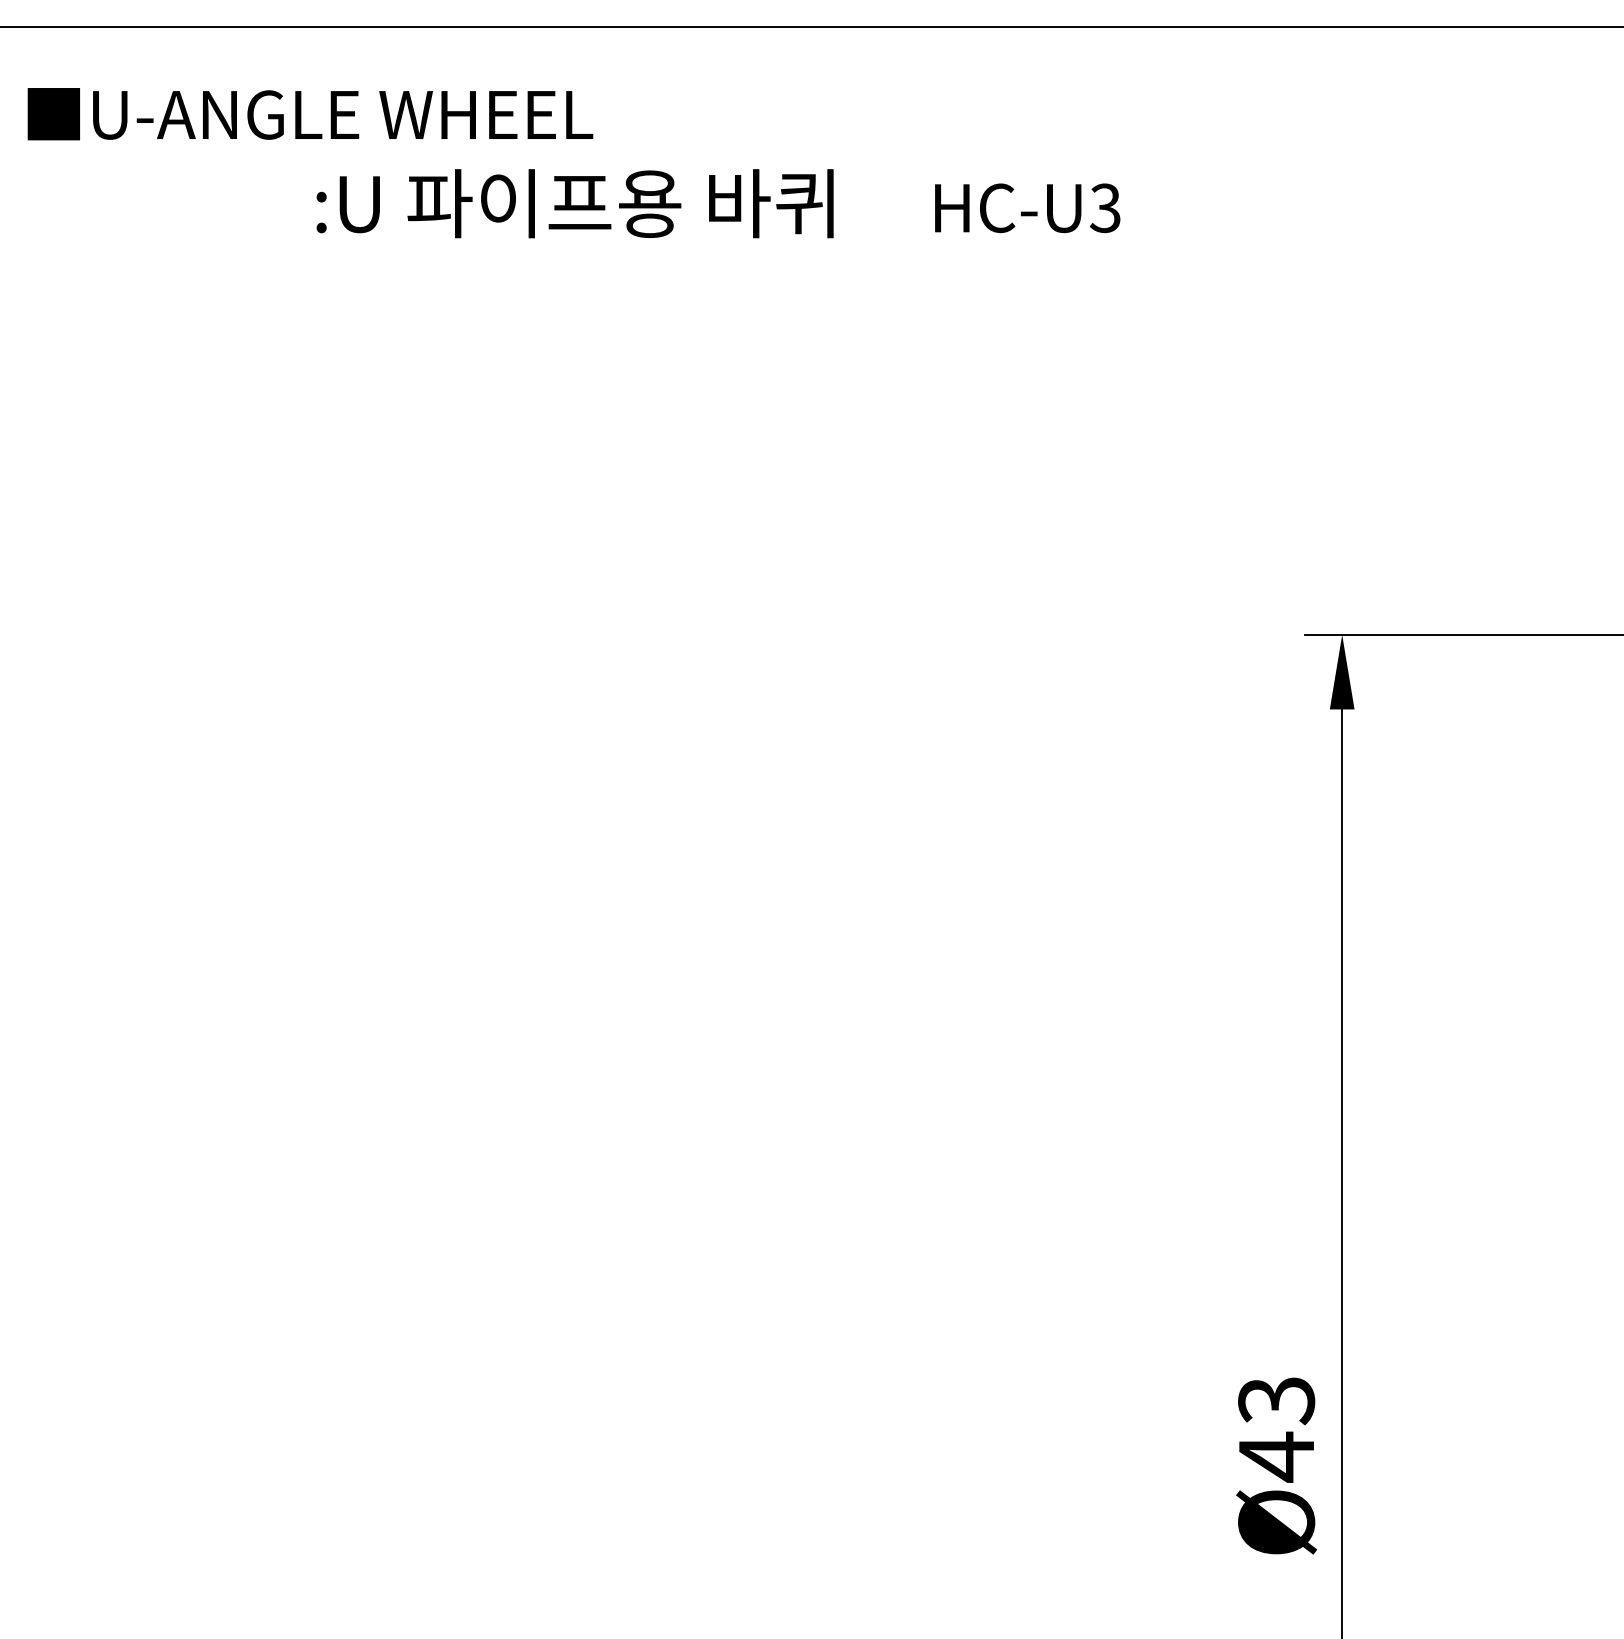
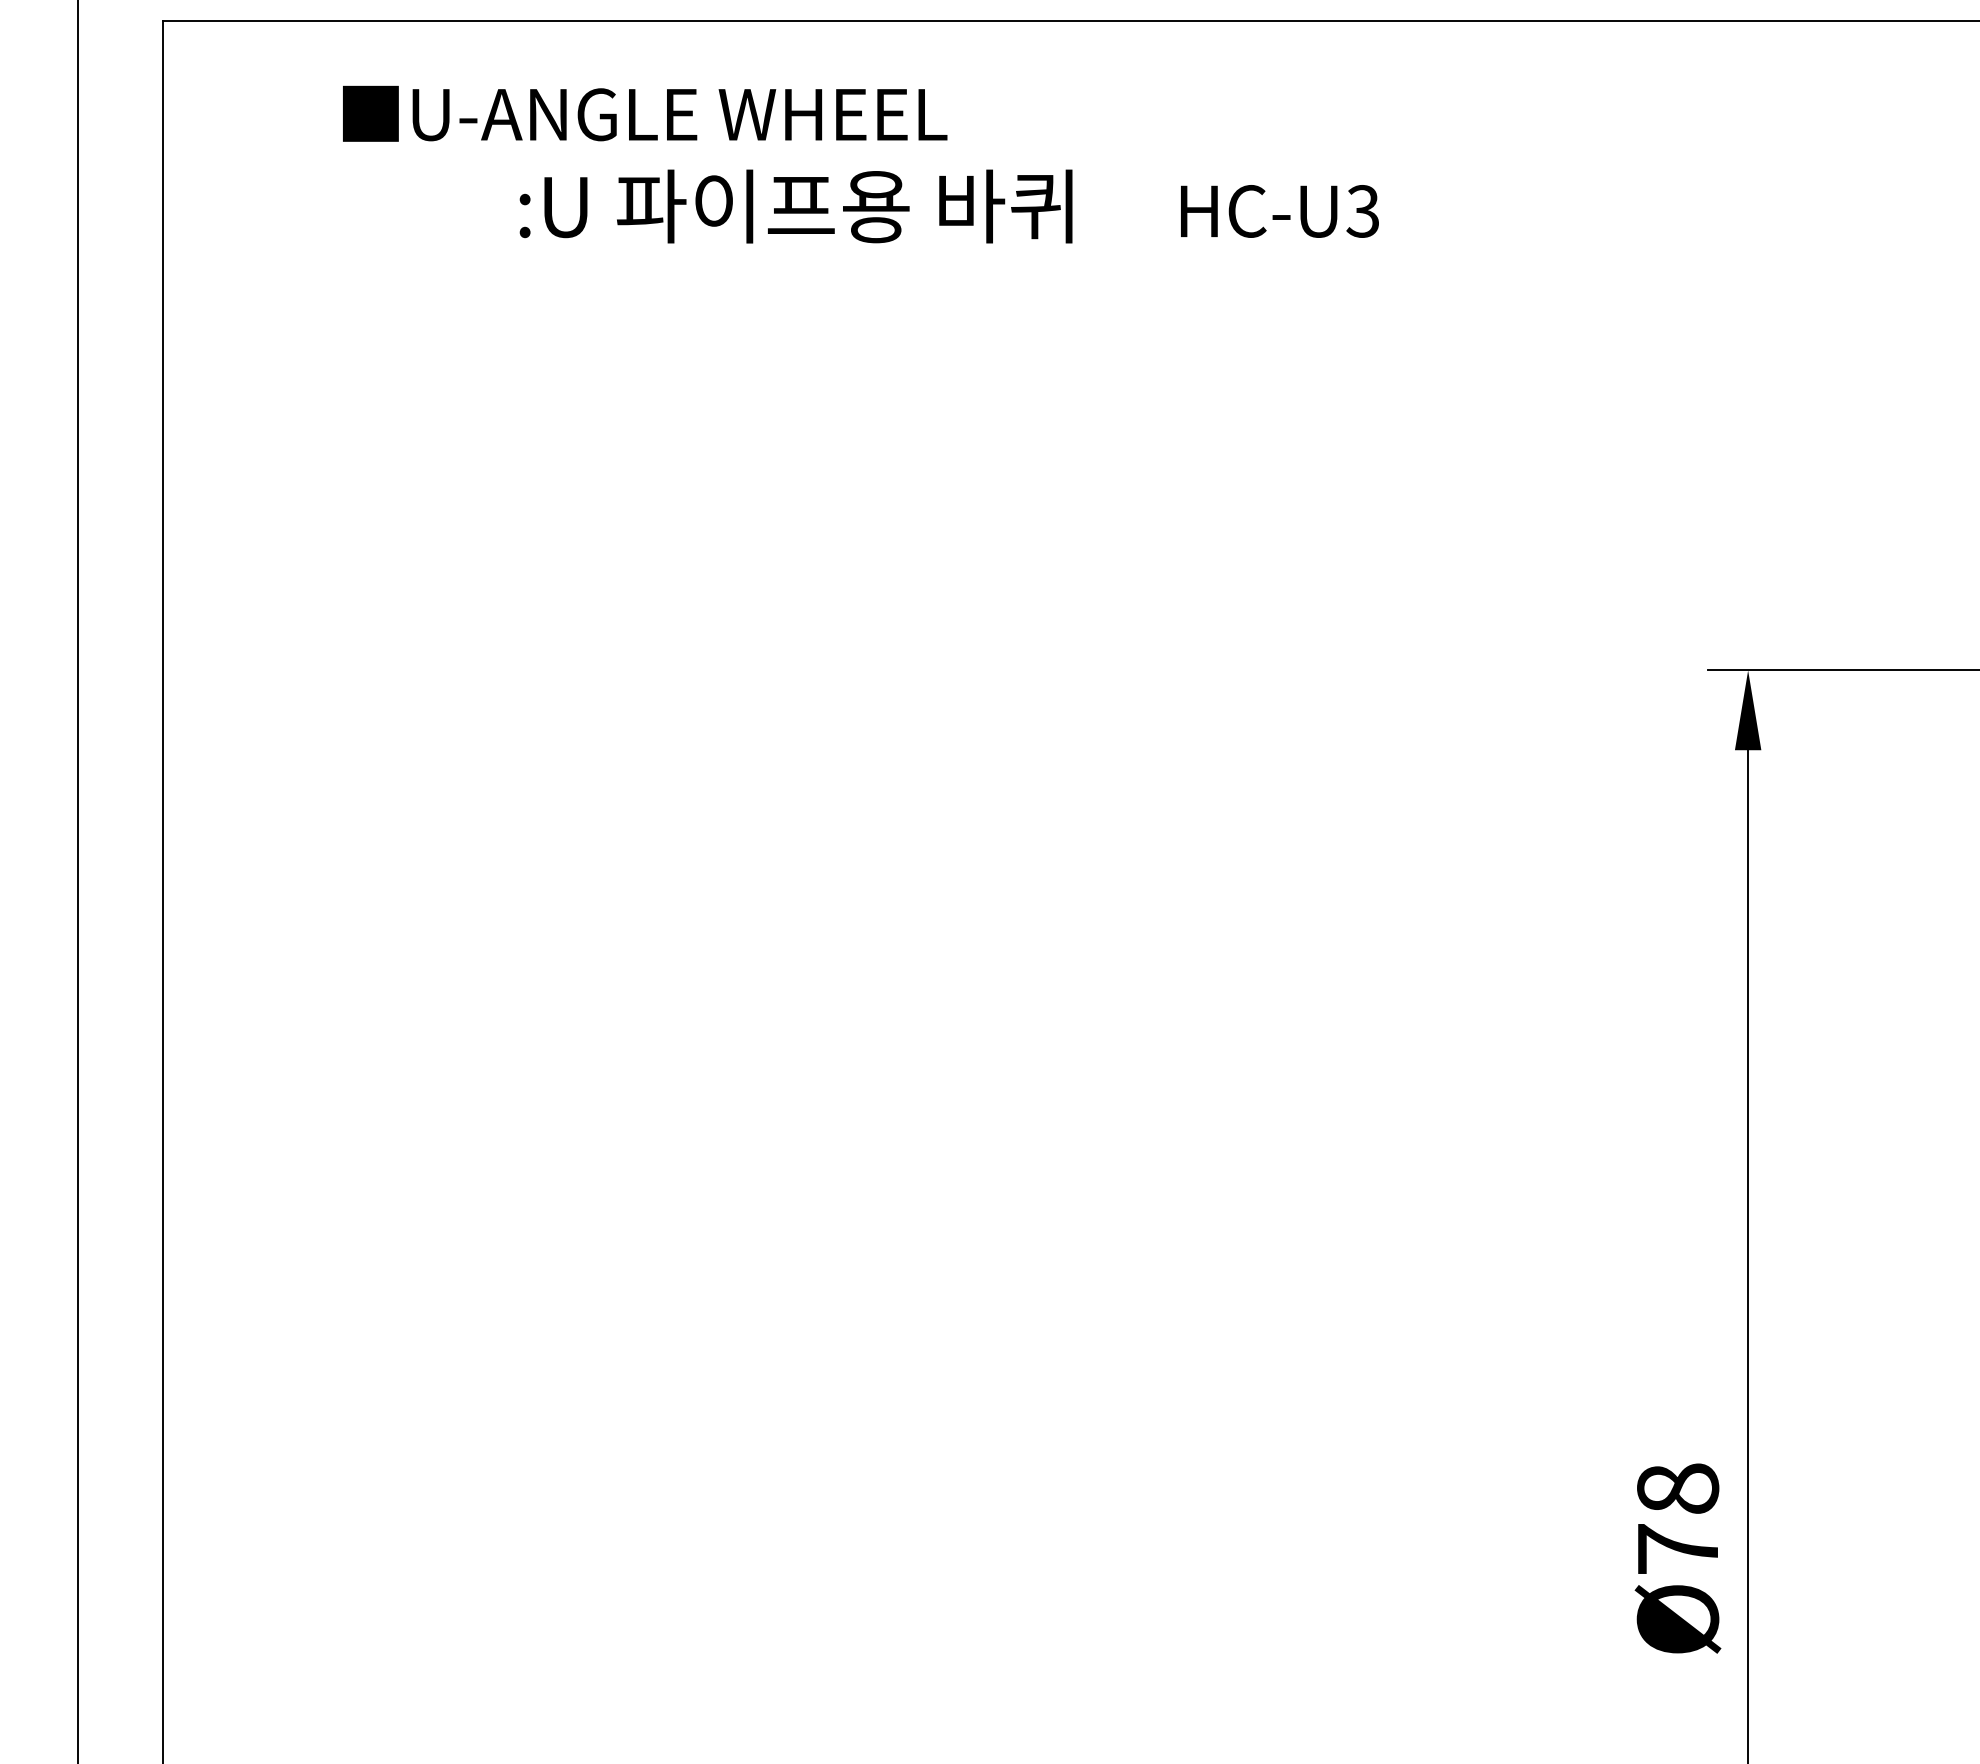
text: (717, 203) -> (948, 206), moved
text: (1276, 1429) -> (1677, 1520), Ø43 -> Ø78

